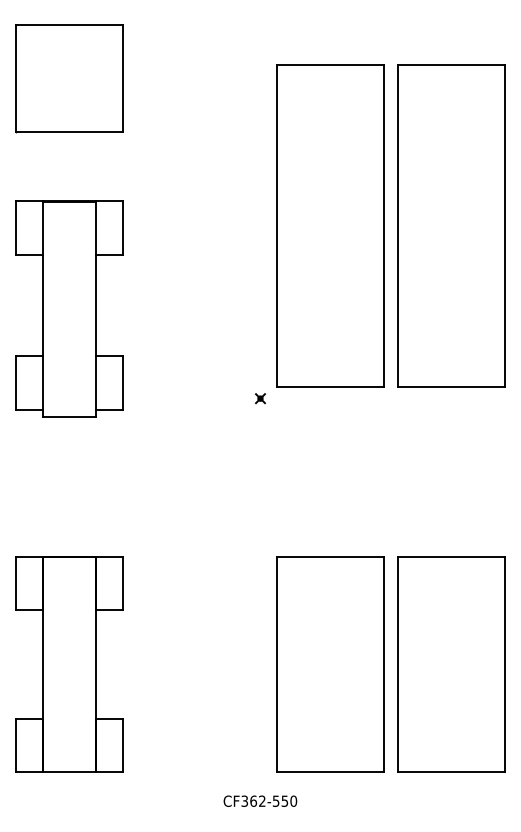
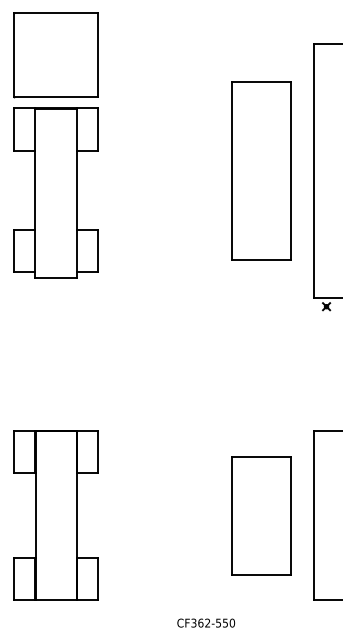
part: (330, 225) -> (261, 170), size x0.7
part: (69, 308) -> (56, 192), moved
part: (260, 398) -> (326, 306), moved
part: (330, 664) -> (261, 515), size x0.7

